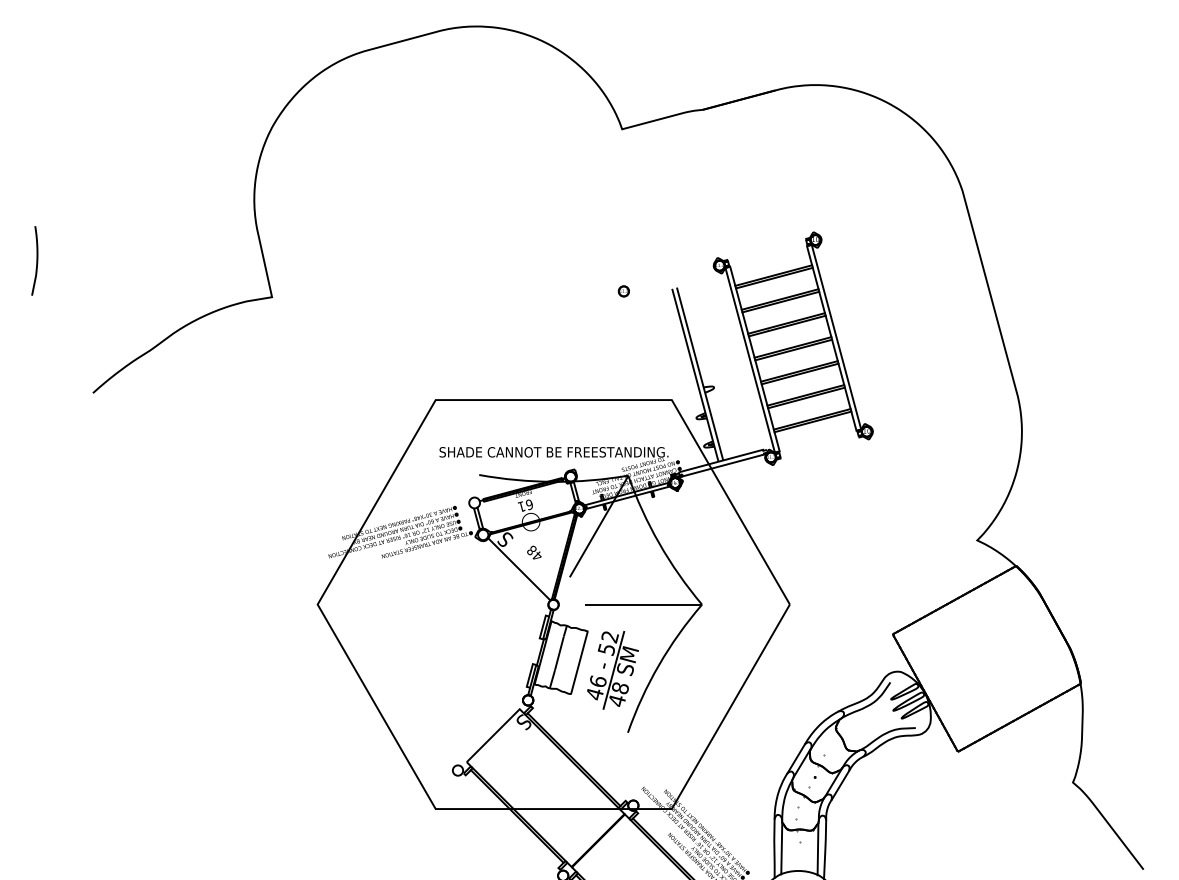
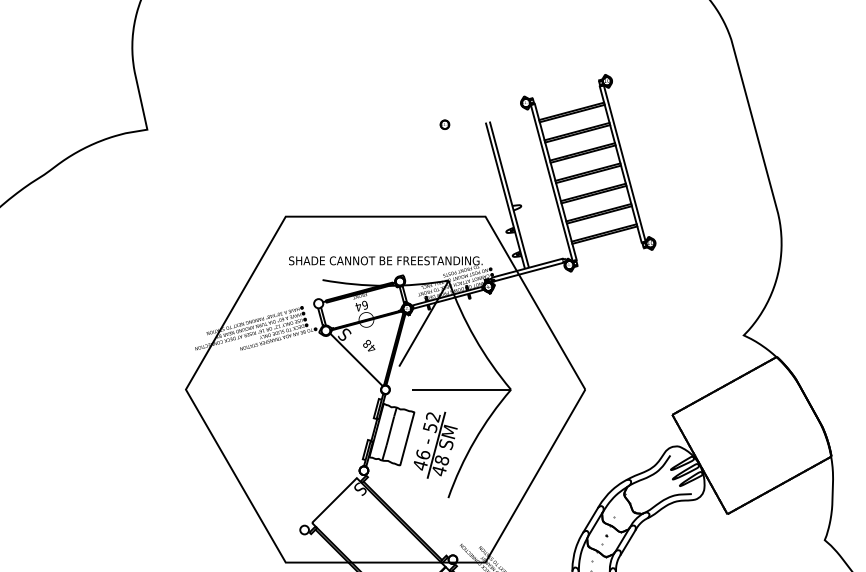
text: (521, 506) -> (358, 306), 61 -> 64

